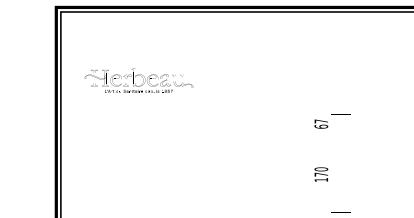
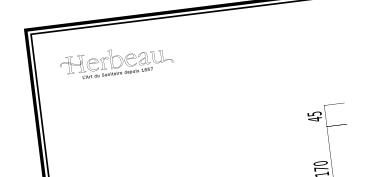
part: (138, 80) -> (116, 62), moved
text: (321, 123) -> (314, 116), 67 -> 45

